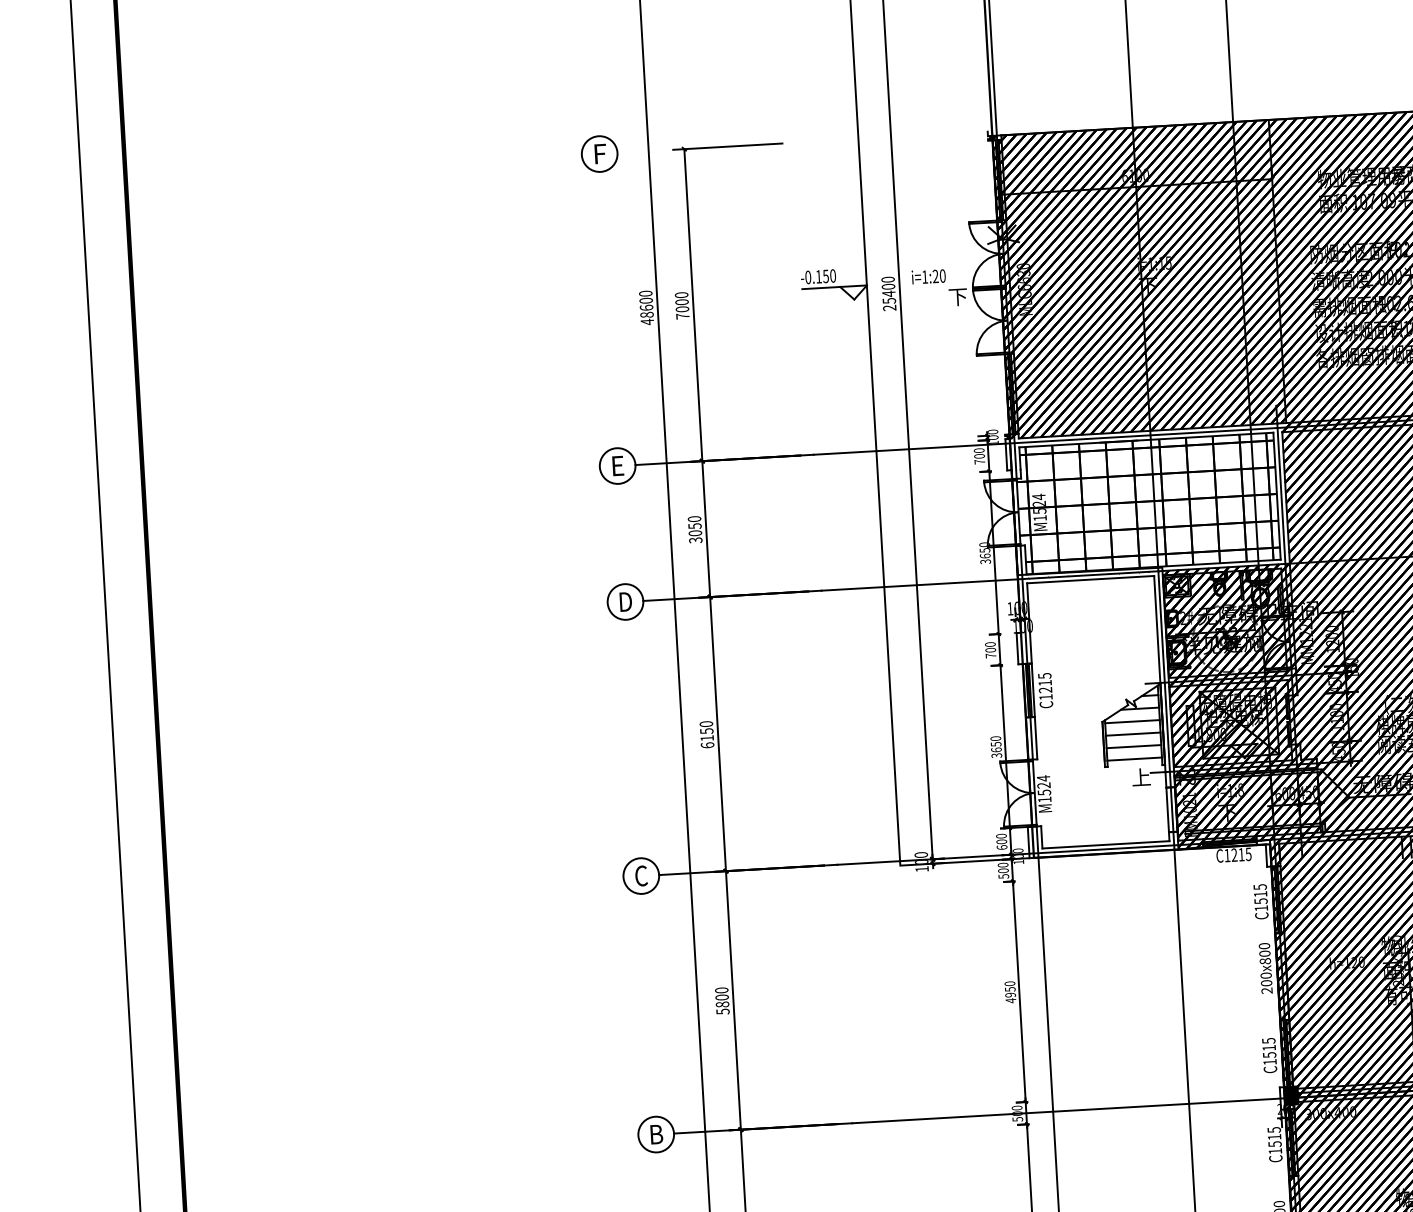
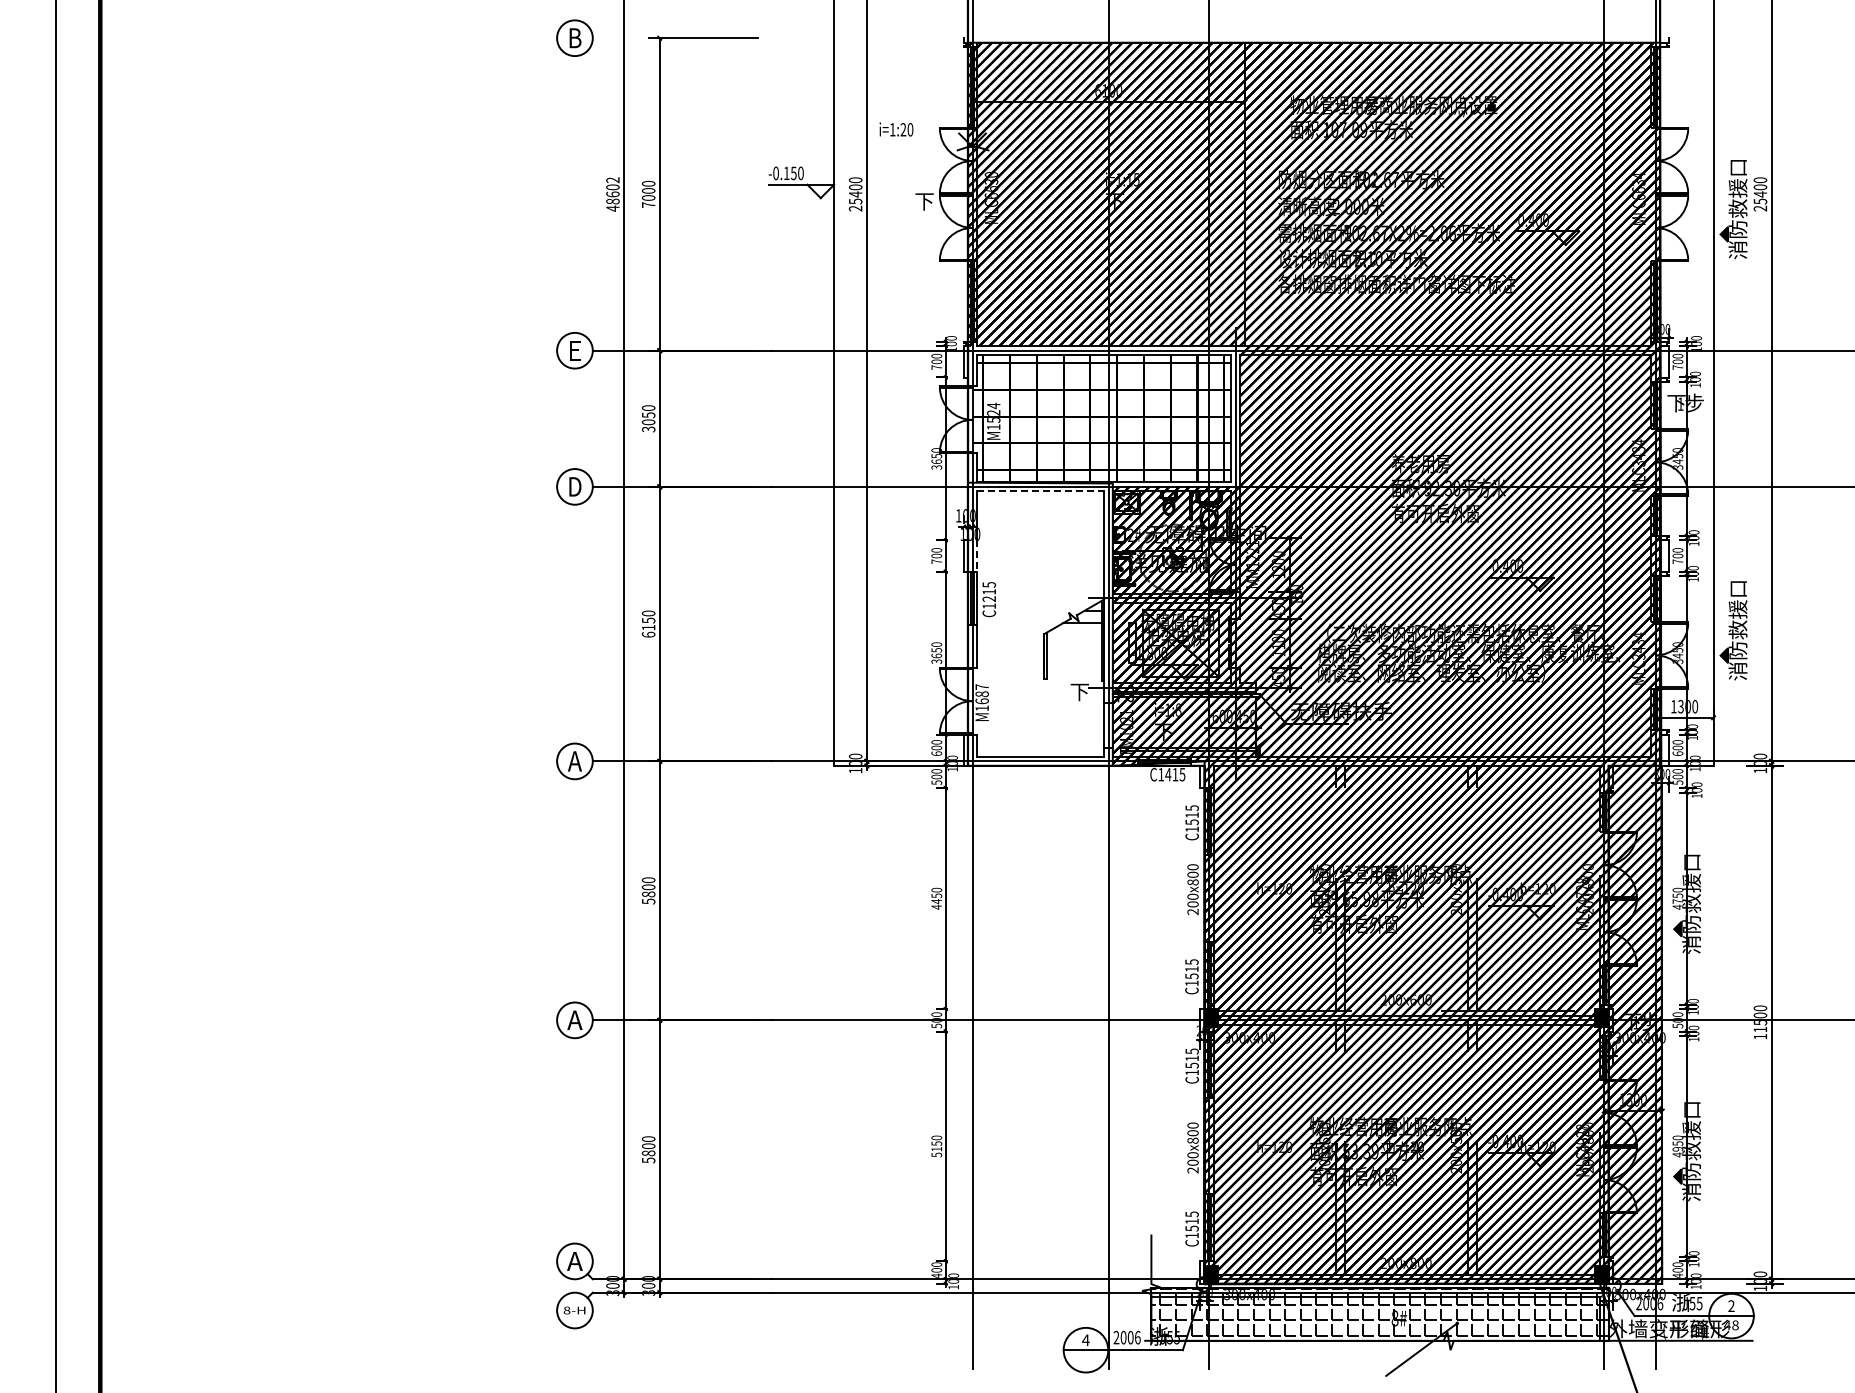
text: (600, 154) -> (575, 38), F -> B
text: (928, 276) -> (896, 129), moved
text: (645, 293) -> (612, 180), 48600 -> 48602
line: (1090, 579) -> (1040, 491), solid -> dashed
line: (1031, 648) -> (977, 556), solid -> dashed
line: (1131, 721) -> (1073, 635), removed
line: (1132, 734) -> (1073, 648), removed
line: (1133, 746) -> (1073, 660), removed
line: (1133, 759) -> (1073, 673), removed
text: (1141, 778) -> (1079, 692), 上 -> 下
text: (1043, 785) -> (981, 694), M1524 -> M1687
text: (1234, 854) -> (1168, 774), C1215 -> C1415
text: (640, 876) -> (574, 761), C -> A
text: (1010, 995) -> (936, 901), 4950 -> 4450
text: (655, 1133) -> (574, 1019), B -> A

